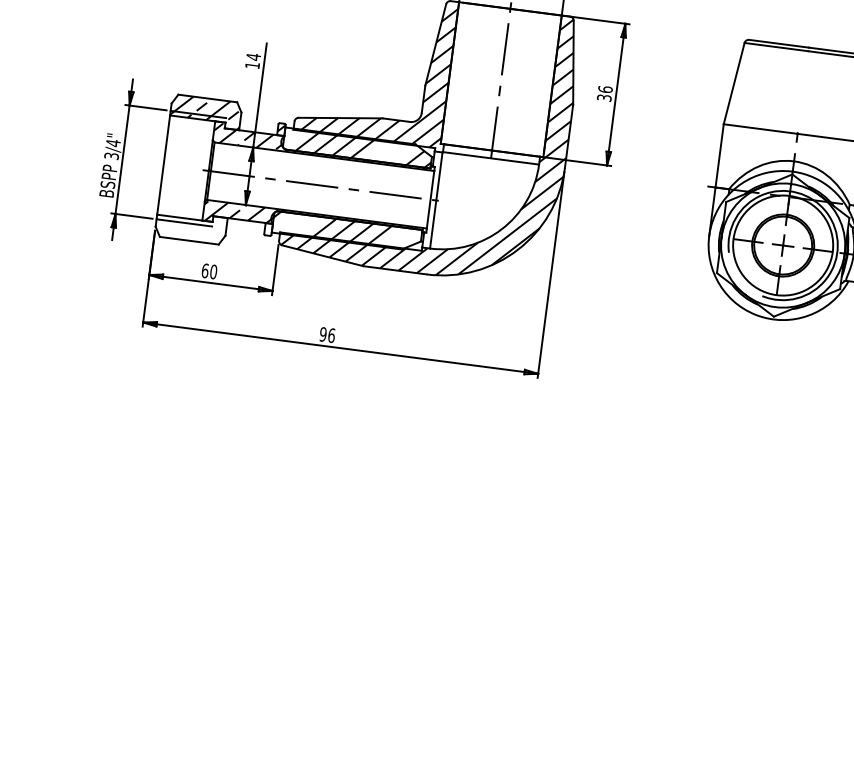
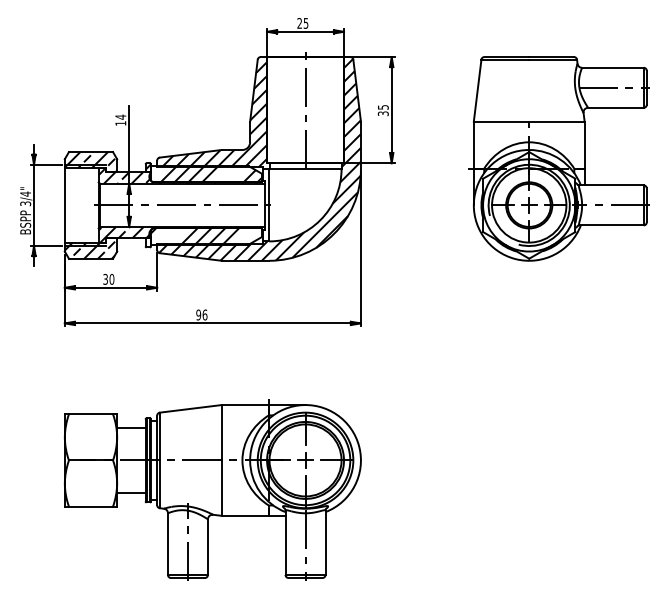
text: (604, 88) -> (382, 106), 36 -> 35
hatch: (188, 228) -> (89, 249), added
text: (205, 269) -> (105, 278), 60 -> 30
part: (311, 569) -> (212, 489), added

